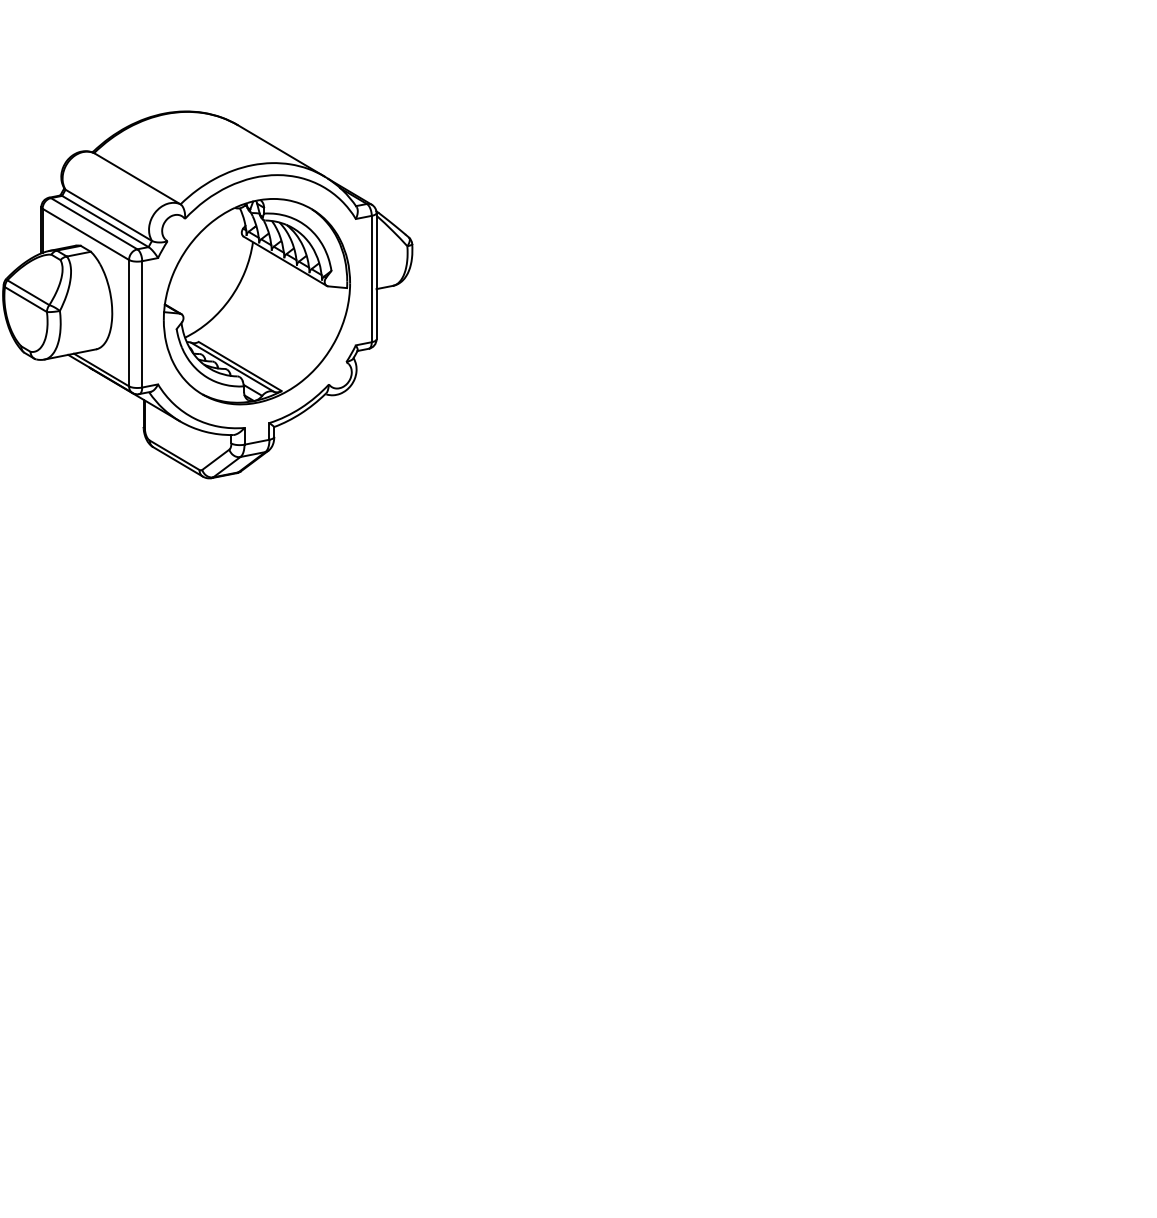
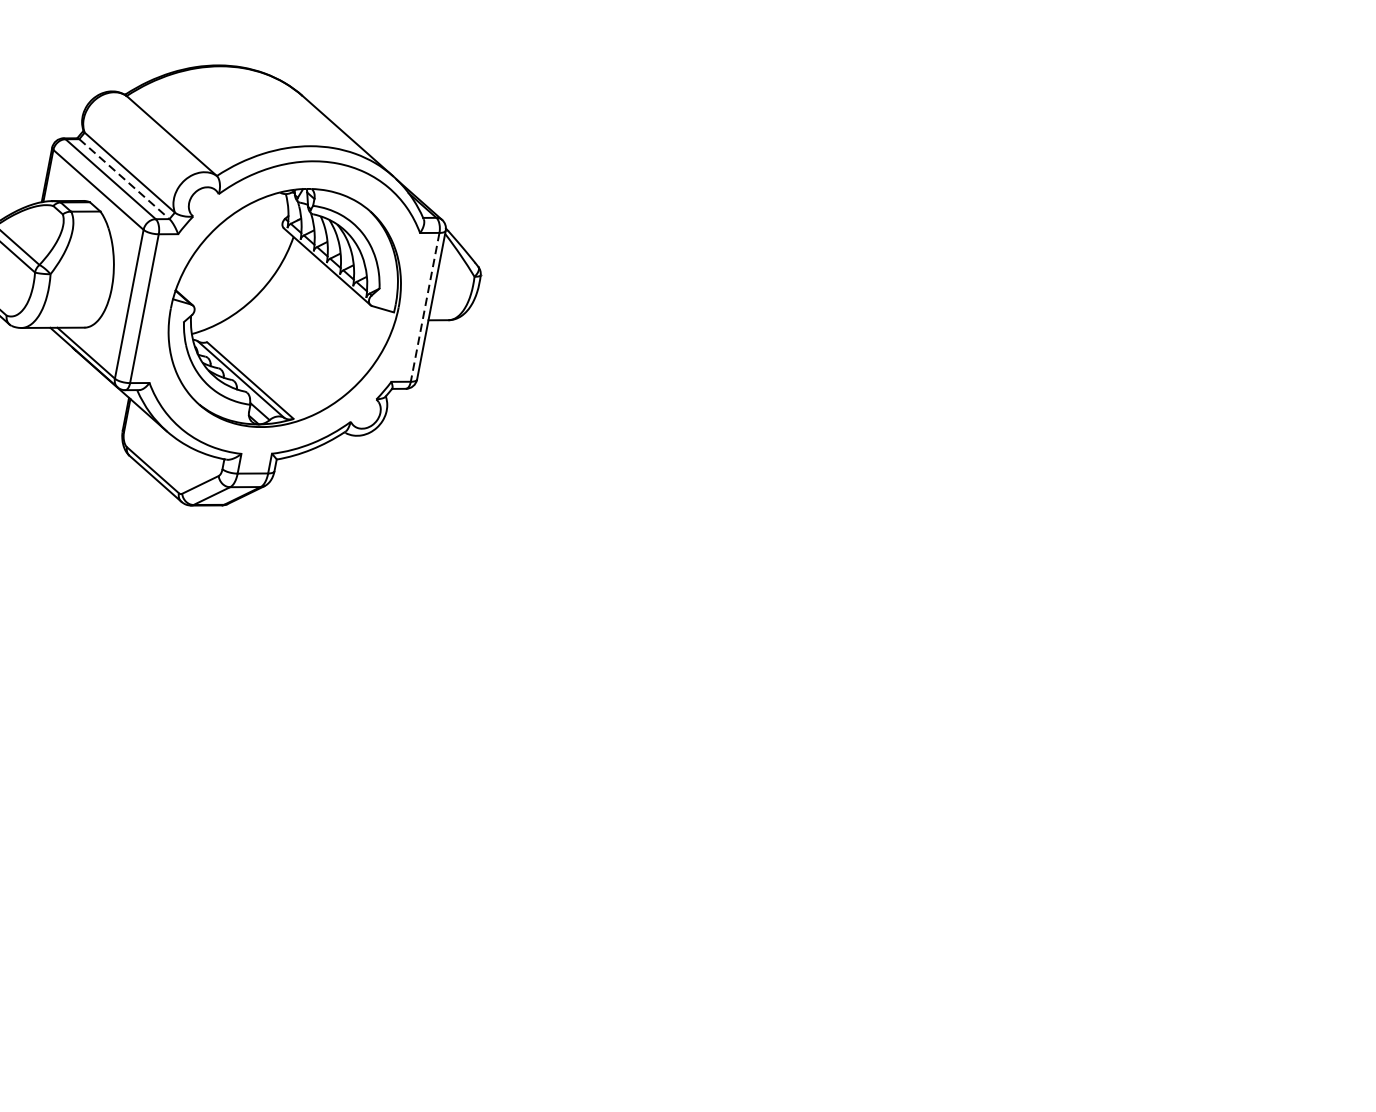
line: (105, 221) -> (124, 179), solid -> dashed
line: (371, 279) -> (424, 307), solid -> dashed

